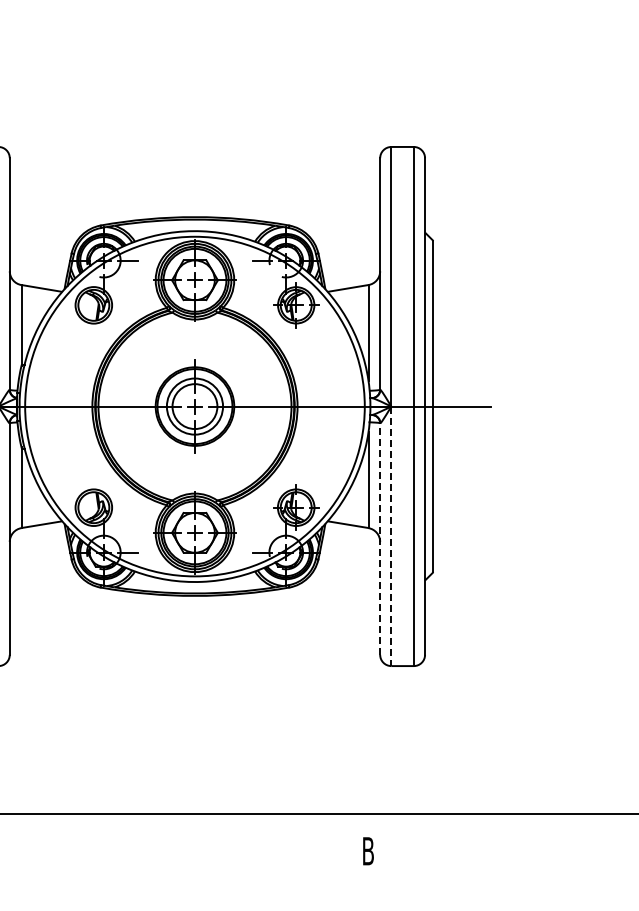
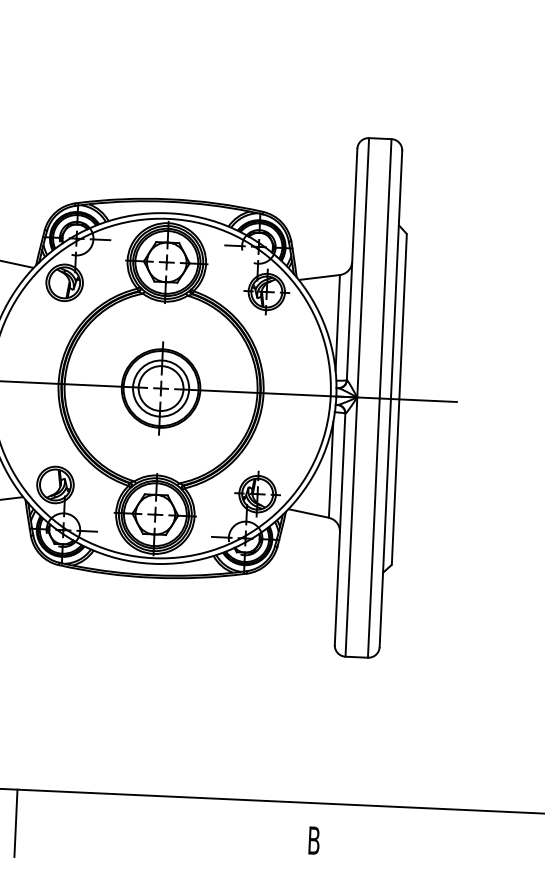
line: (391, 536) -> (351, 527), dashed -> solid
line: (380, 539) -> (340, 529), dashed -> solid
line: (69, 847) -> (15, 823), added

